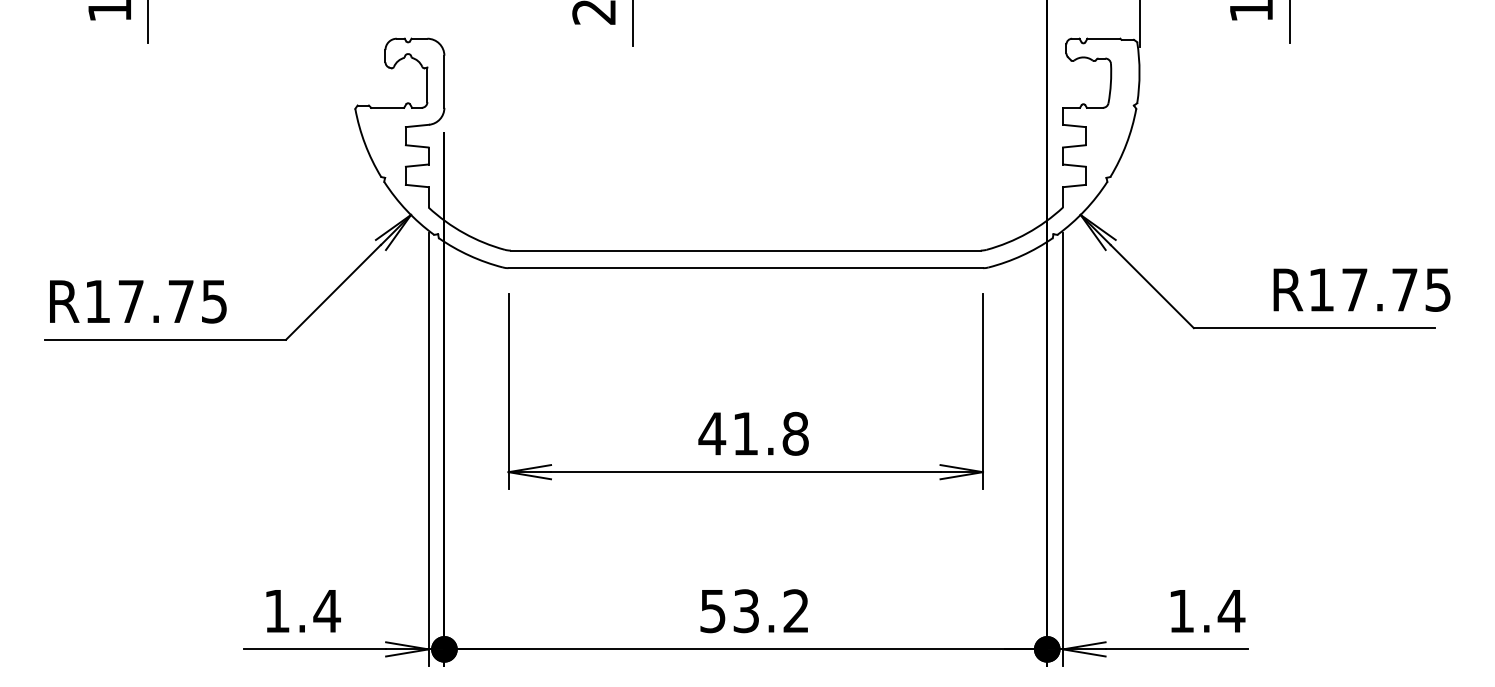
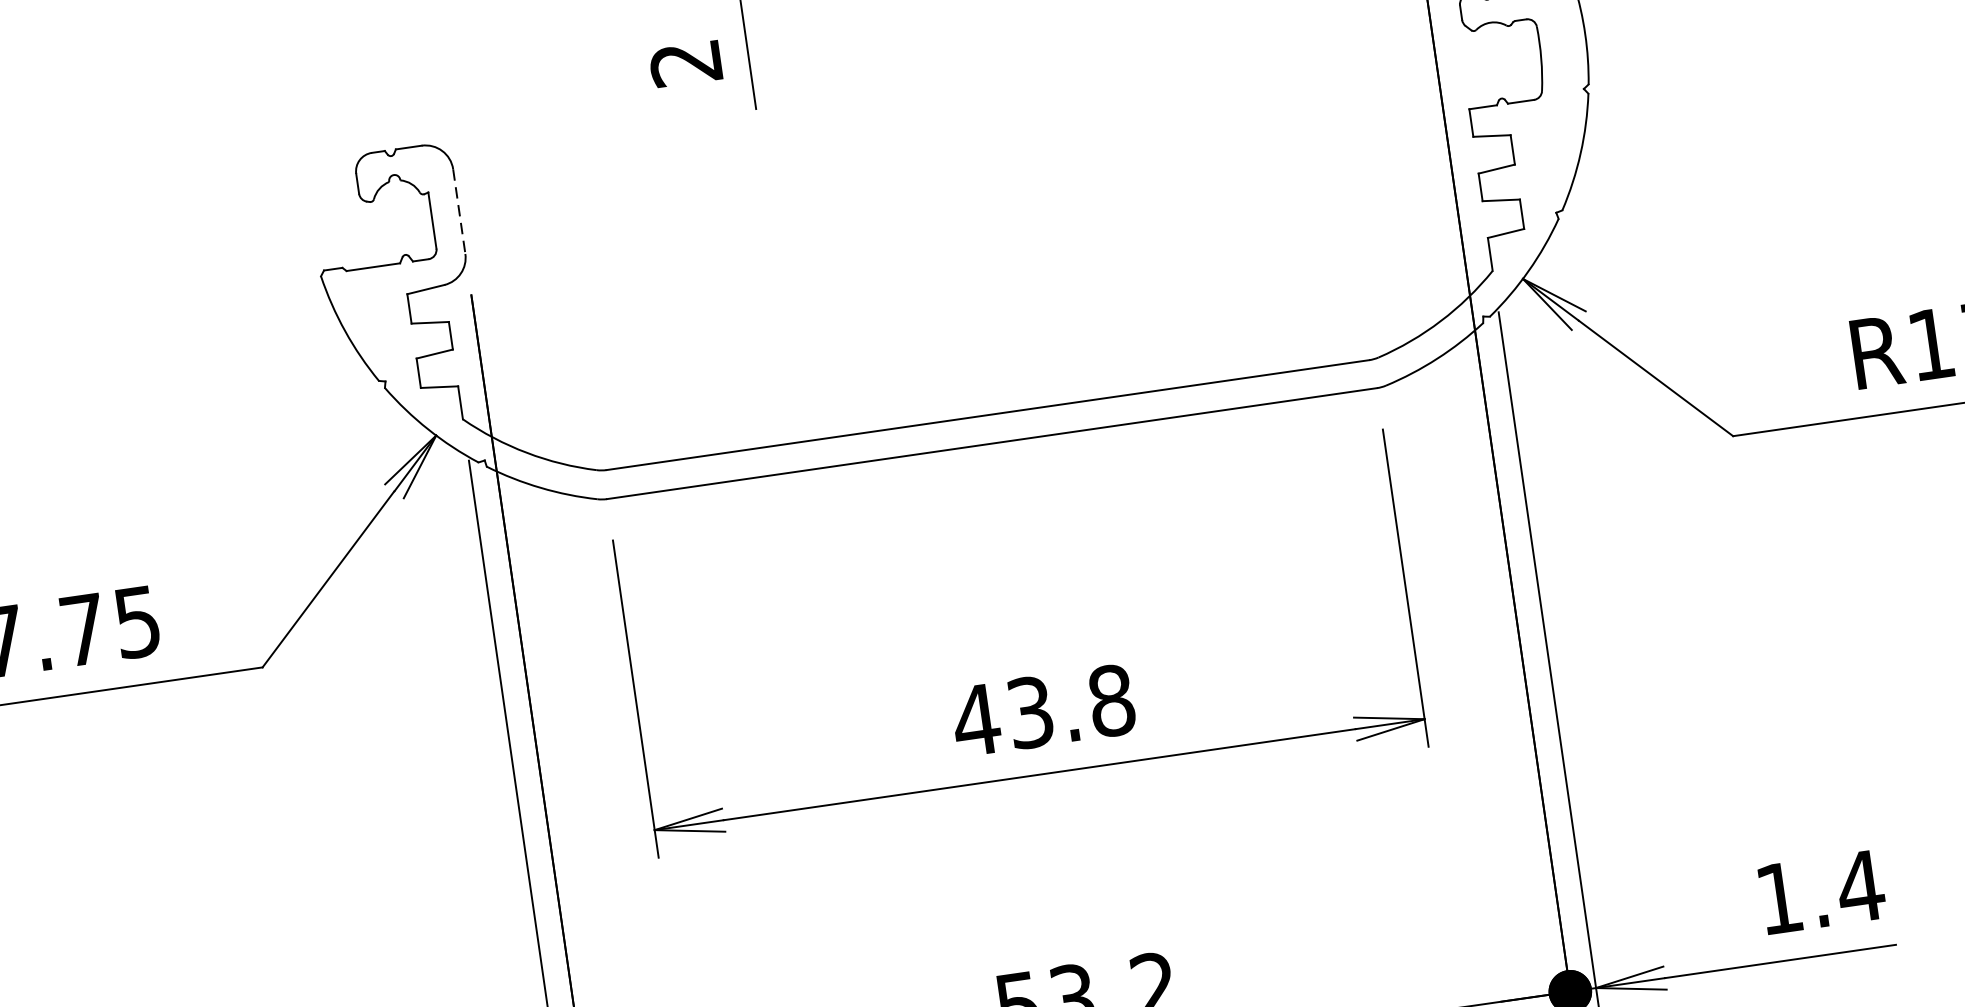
line: (444, 82) -> (459, 212), solid -> dashed
text: (745, 433) -> (1030, 711), 41.8 -> 43.8

